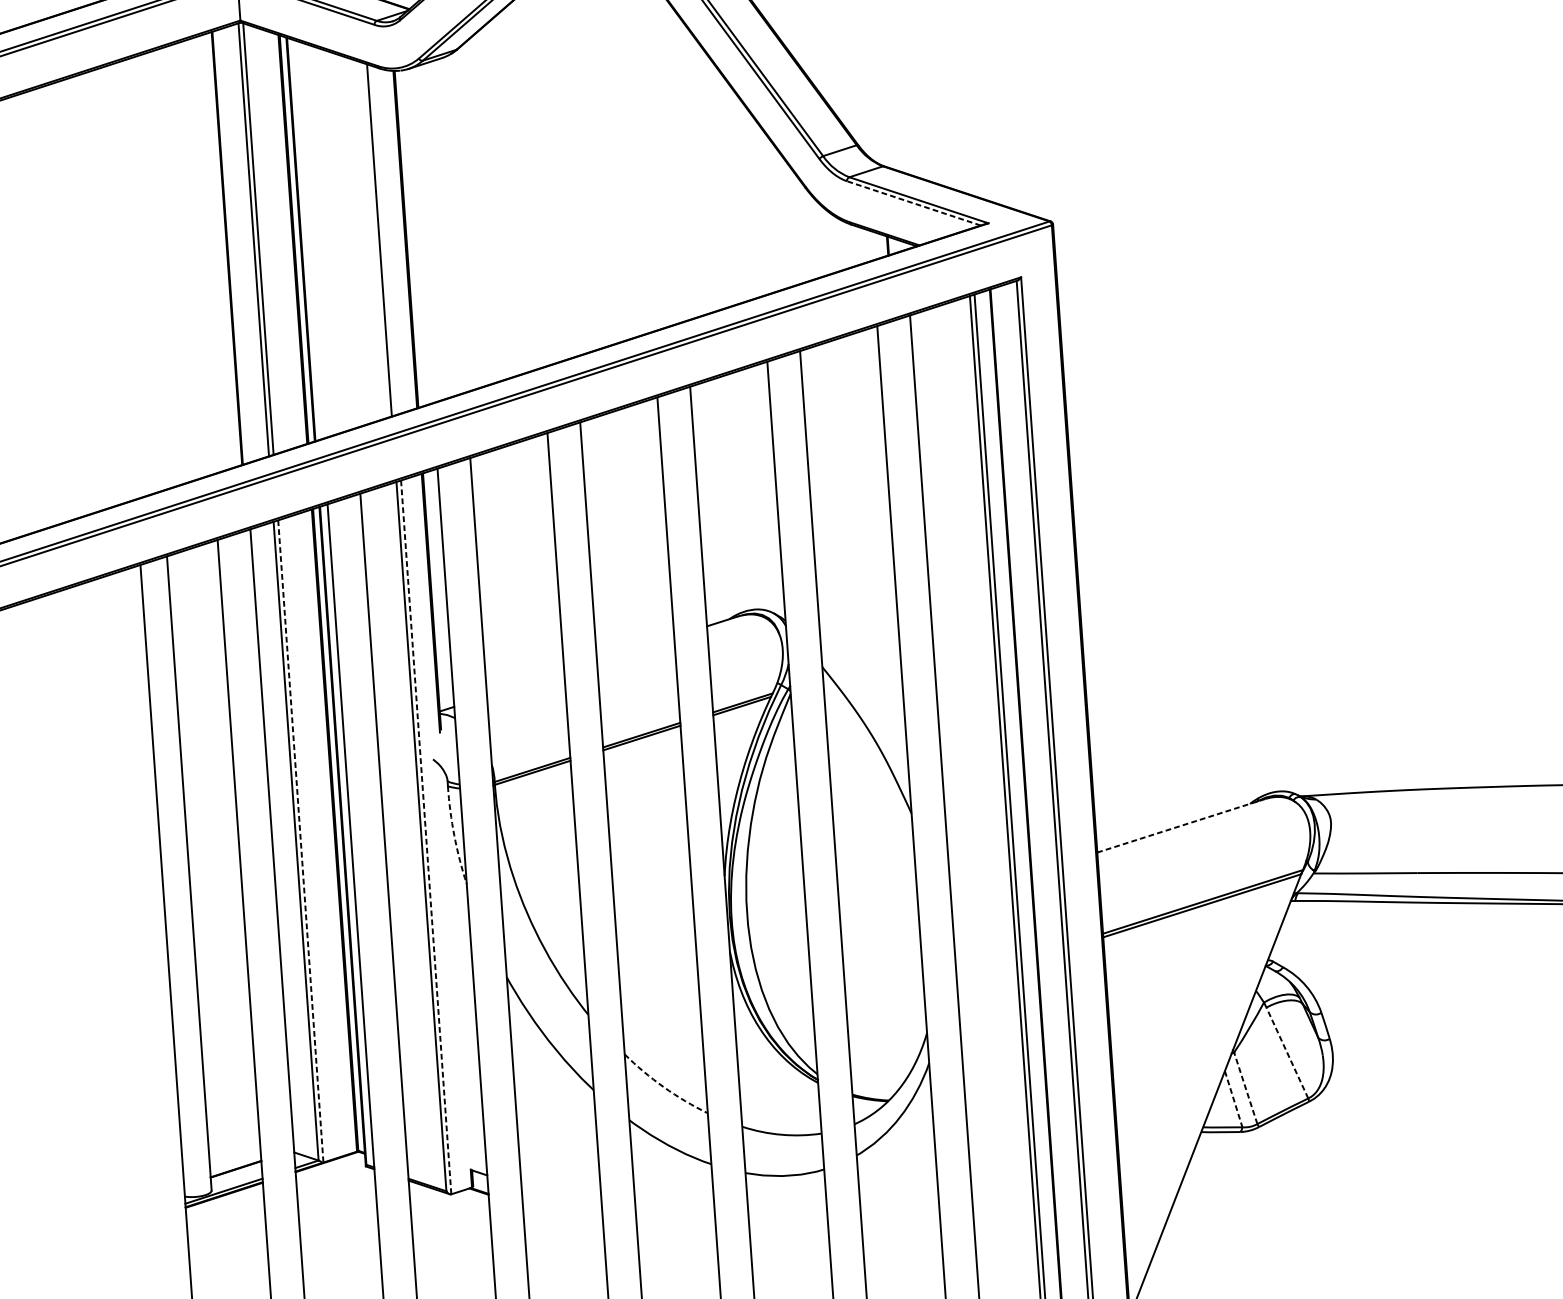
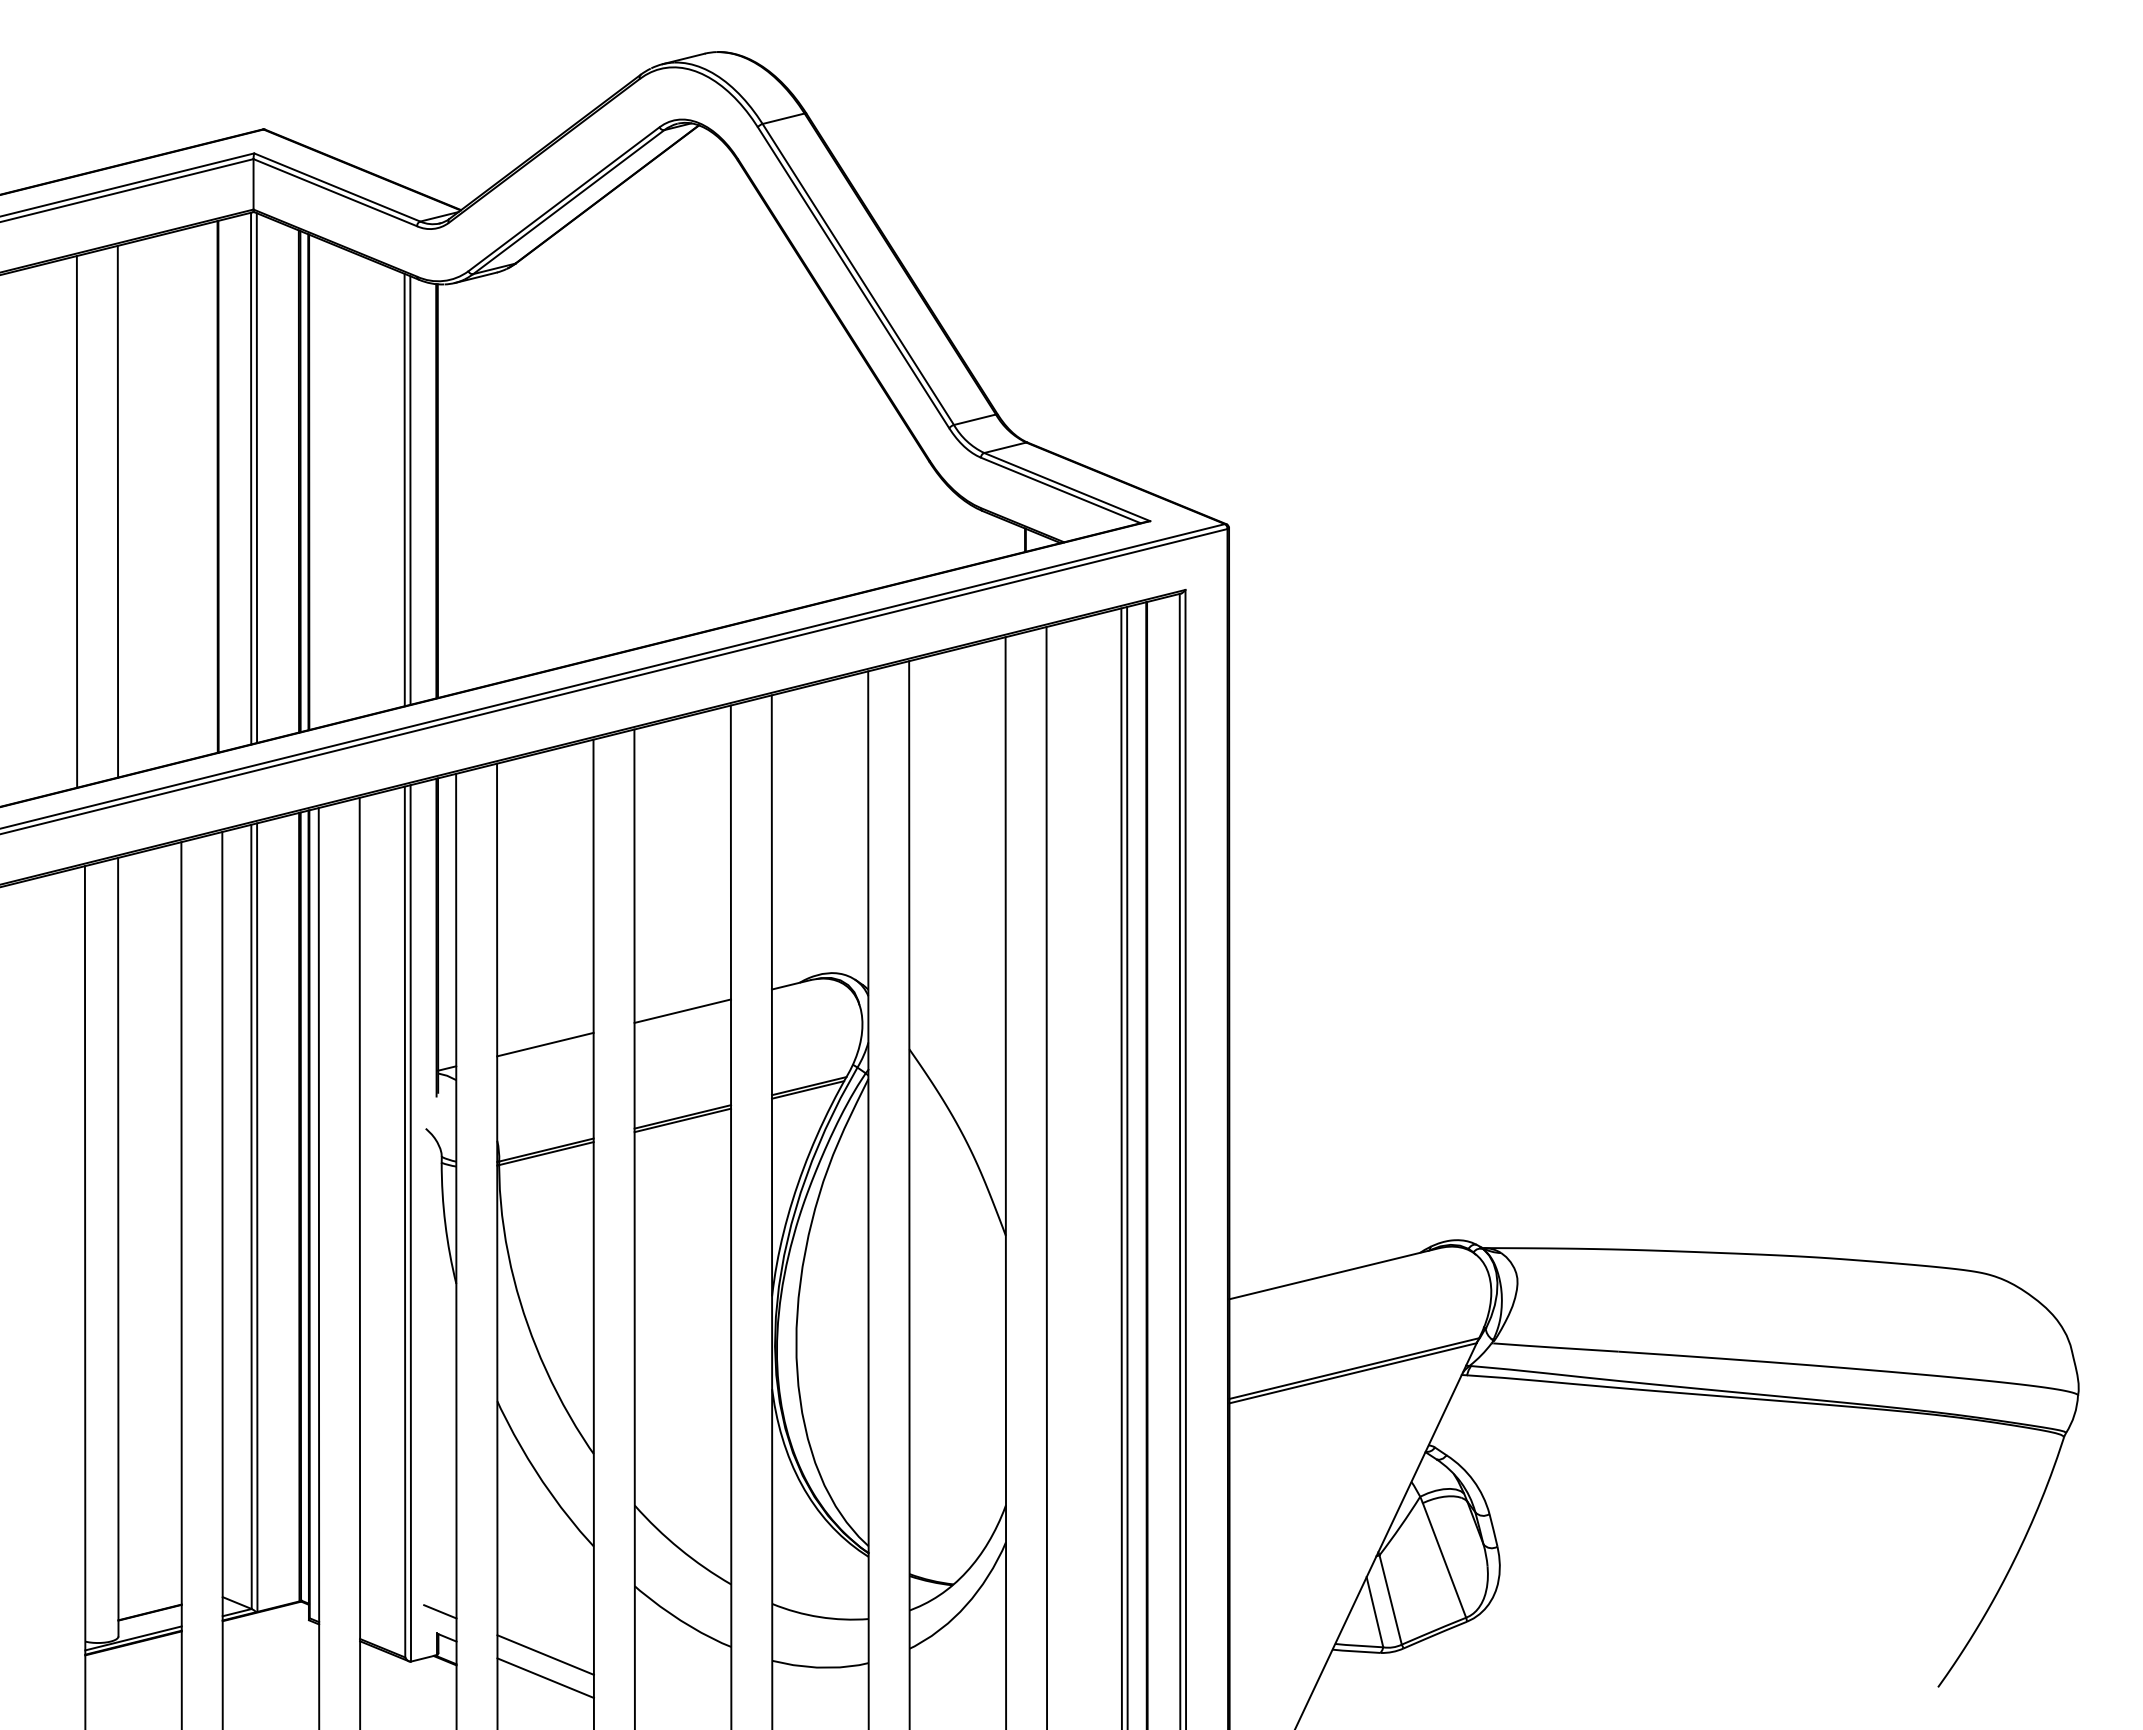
line: (913, 203) -> (1060, 490), dashed -> solid
line: (384, 240) -> (410, 490), added
line: (146, 274) -> (117, 511), added
line: (113, 284) -> (76, 521), added
line: (635, 648) -> (682, 1010), added
line: (525, 684) -> (545, 1044), added
line: (1181, 825) -> (1334, 1273), dashed -> solid
arc: (454, 835) -> (445, 1223), dashed -> solid
line: (425, 837) -> (410, 1223), dashed -> solid
line: (301, 842) -> (257, 1218), dashed -> solid
line: (1287, 1052) -> (1444, 1559), dashed -> solid
arc: (663, 1086) -> (679, 1548), dashed -> solid
line: (1245, 1087) -> (1390, 1599), dashed -> solid
line: (1234, 1099) -> (1375, 1612), dashed -> solid
line: (472, 1151) -> (440, 1611), added
line: (560, 1180) -> (545, 1654), added
line: (561, 1199) -> (545, 1677), added

